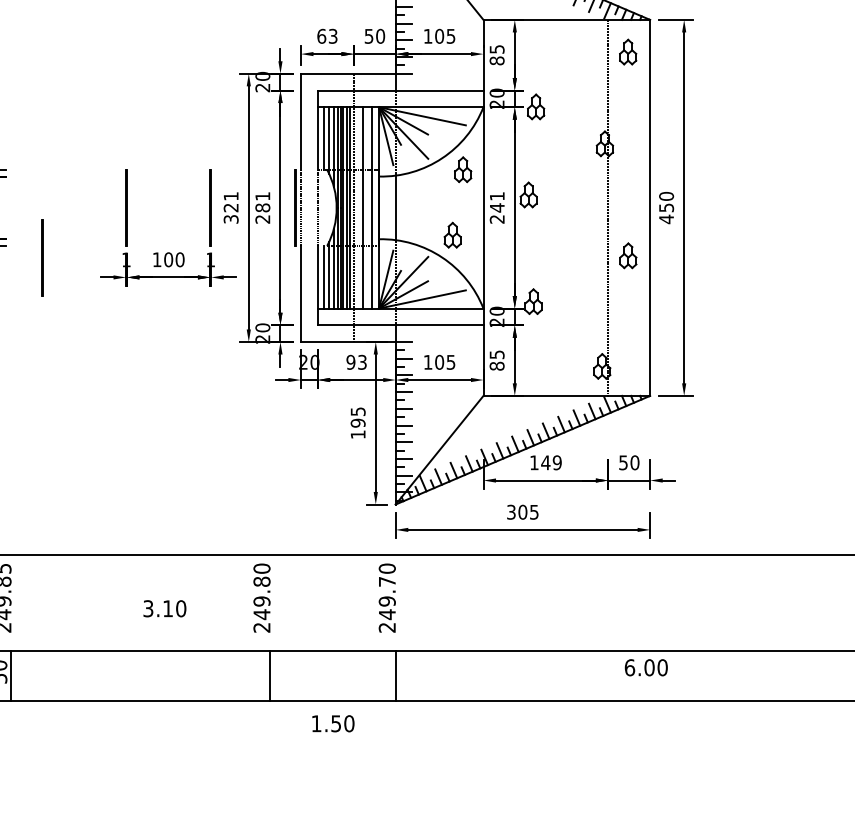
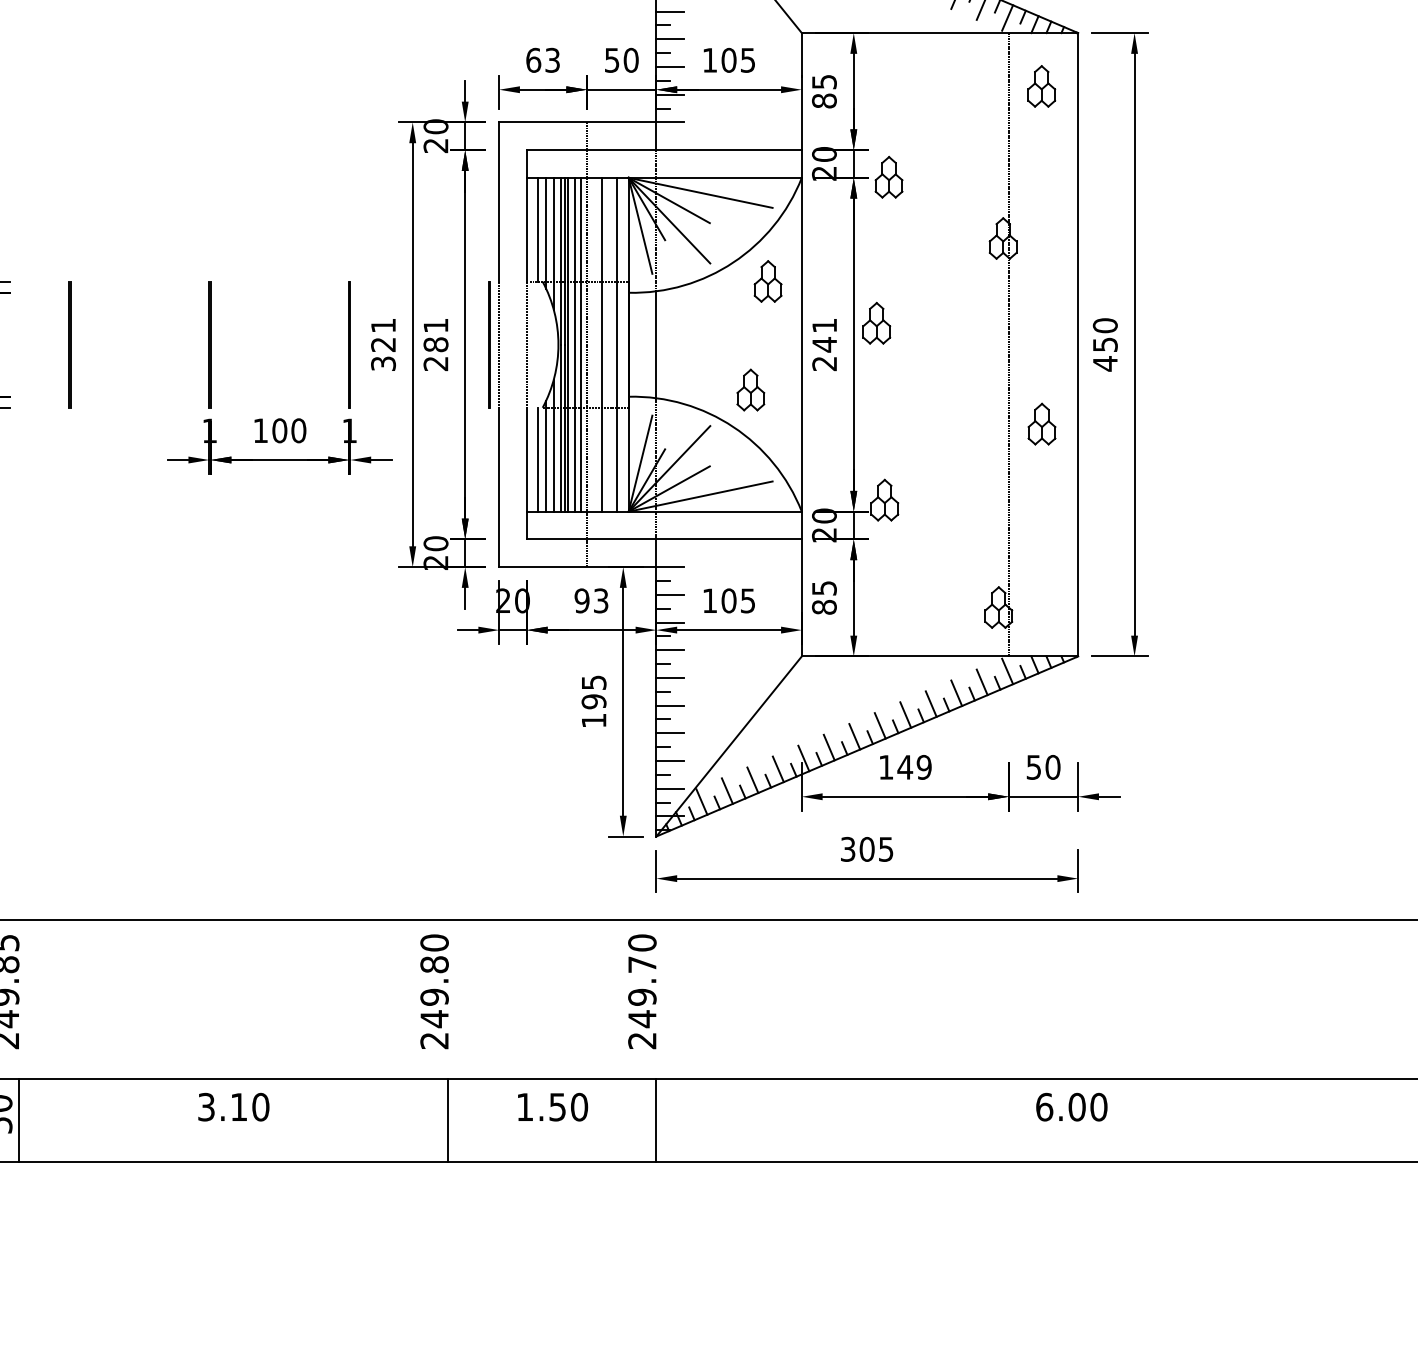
line: (42, 257) -> (70, 344), moved
text: (164, 608) -> (233, 1106), moved
text: (333, 723) -> (553, 1106), moved

